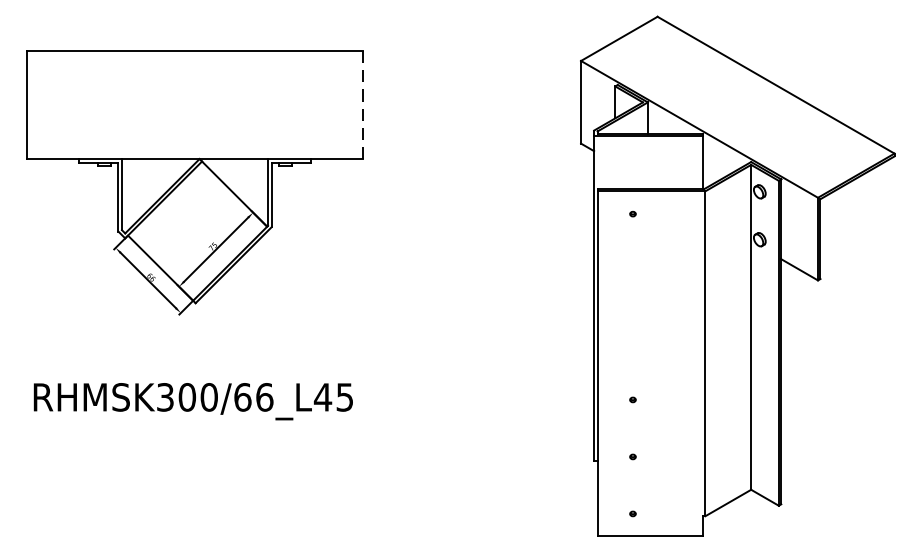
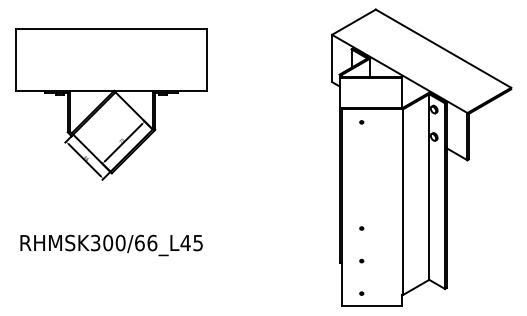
line: (362, 105) -> (207, 60), dashed -> solid
text: (193, 401) -> (111, 245), moved

